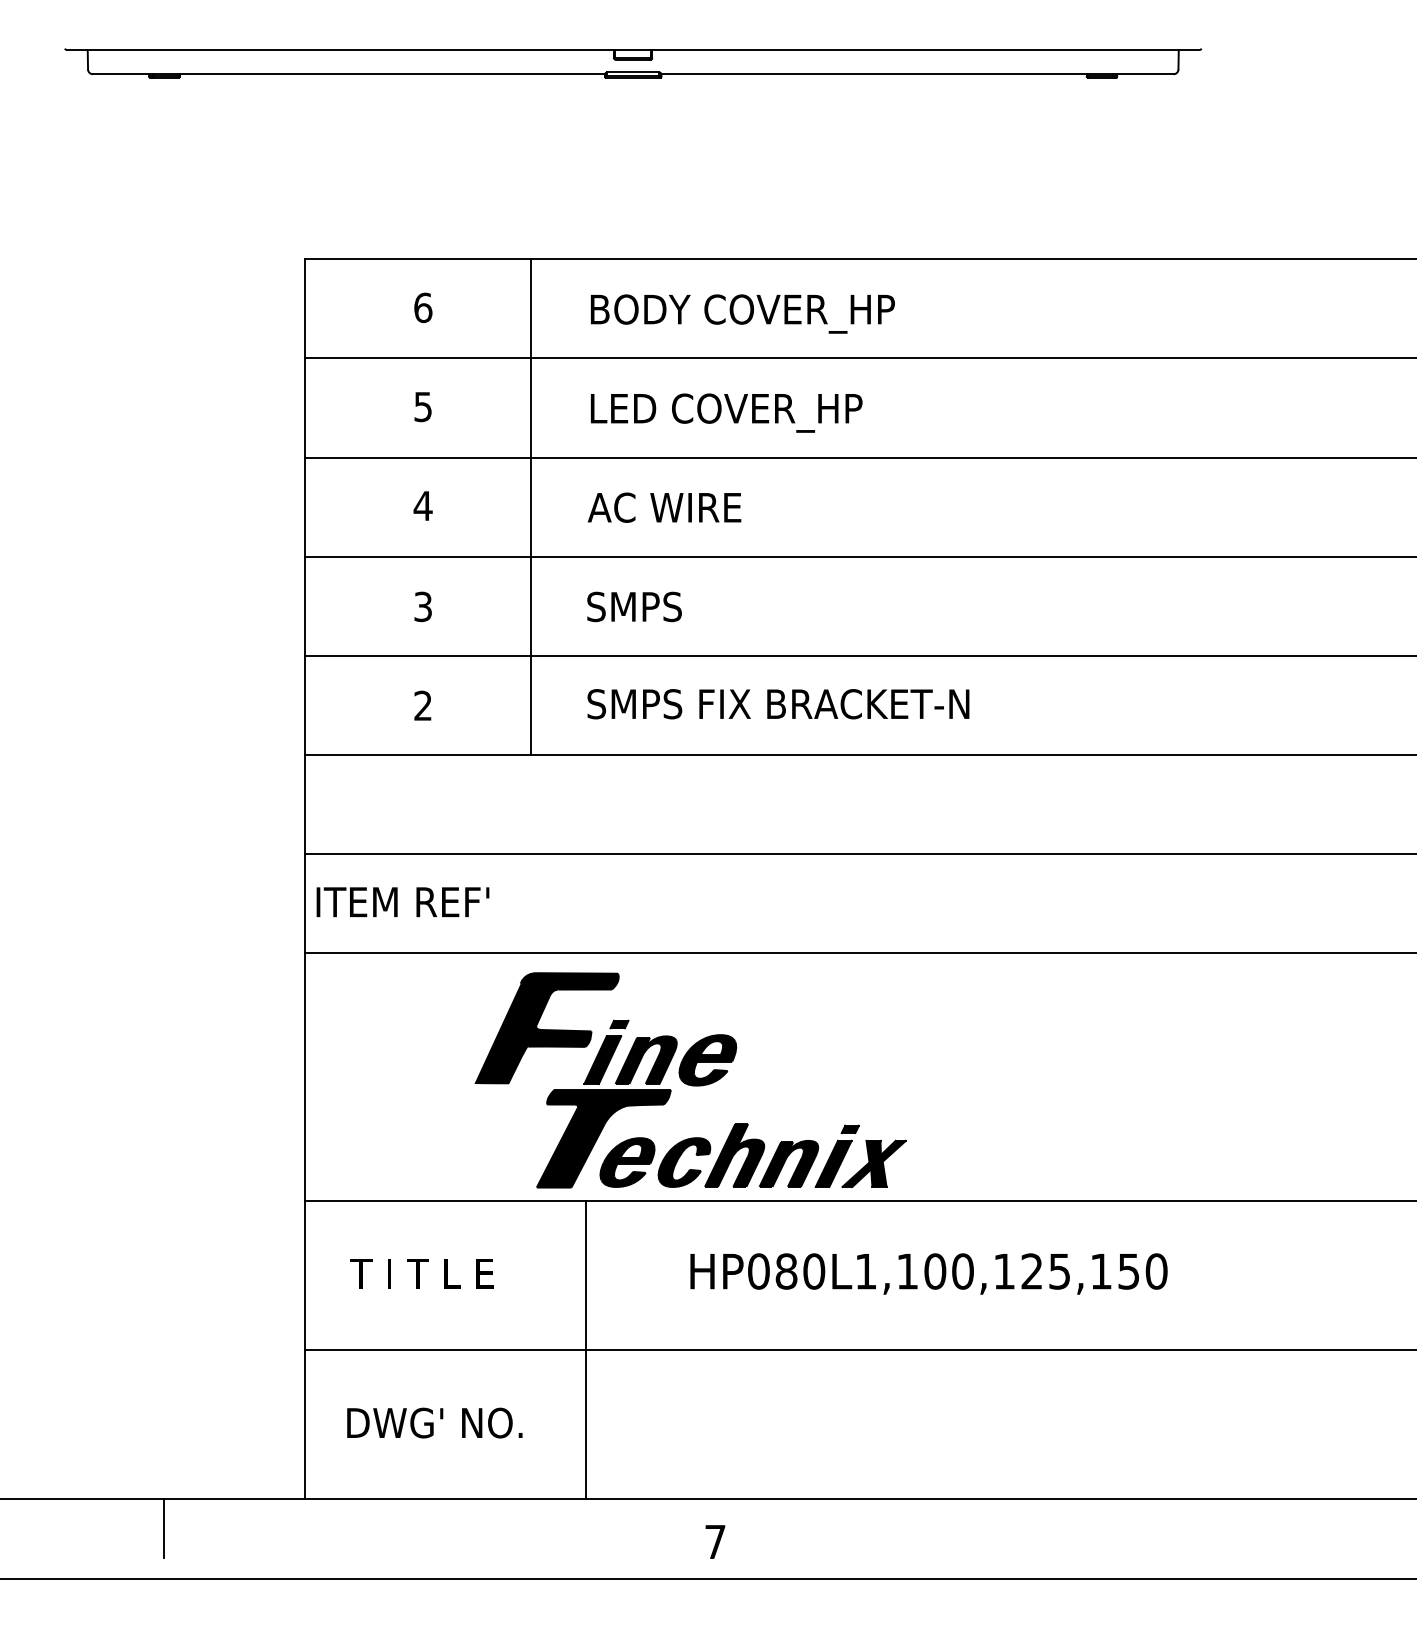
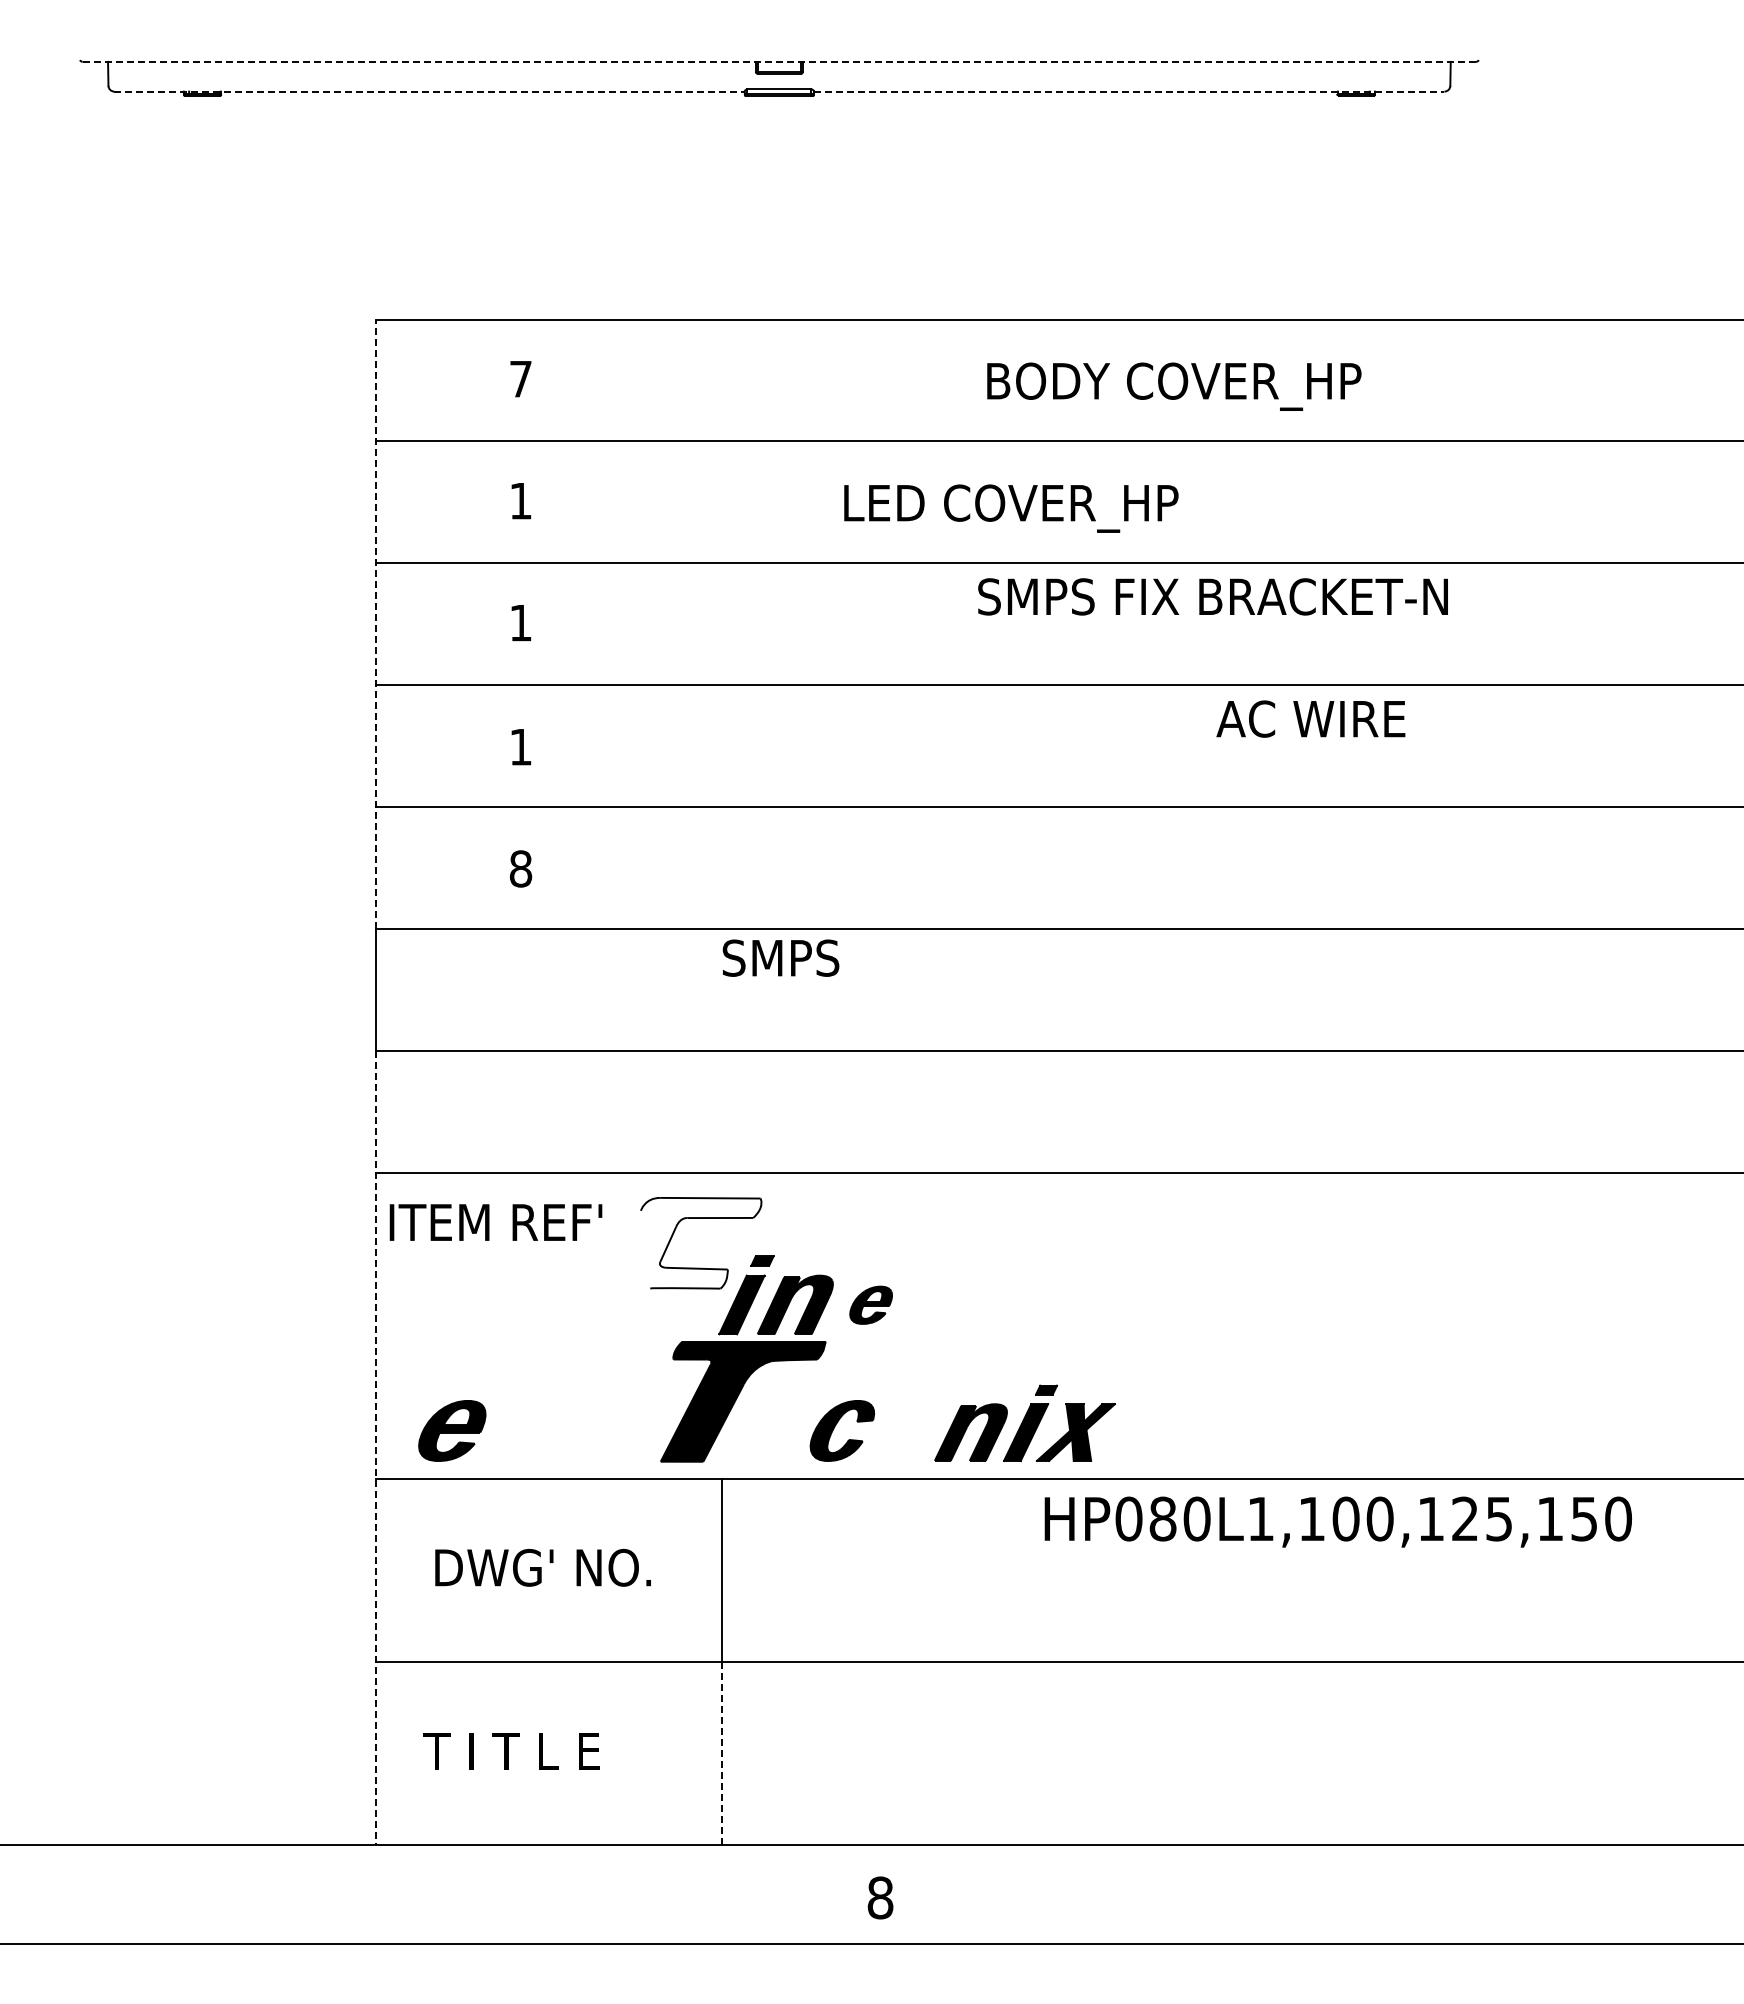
line: (633, 49) -> (779, 61), solid -> dashed
line: (349, 74) -> (430, 91), solid -> dashed
line: (917, 74) -> (1129, 91), solid -> dashed
text: (423, 307) -> (521, 378), 6 -> 7
text: (743, 313) -> (1174, 386), moved
text: (422, 407) -> (520, 501), 5 -> 1
text: (726, 412) -> (1011, 508), moved
text: (422, 506) -> (520, 623), 4 -> 1
line: (305, 507) -> (375, 624), solid -> dashed
line: (530, 507) -> (653, 624), removed
text: (664, 507) -> (1310, 718), moved
text: (422, 606) -> (520, 746), 3 -> 1
text: (634, 606) -> (780, 957), moved
text: (777, 703) -> (1212, 596), moved
text: (422, 705) -> (520, 868), 2 -> 8
text: (402, 902) -> (495, 1222), moved
fill: (546, 1028) -> (672, 1265), removed
part: (707, 1060) -> (870, 1305), size x0.6
part: (734, 1155) -> (904, 1422), removed
part: (627, 1162) -> (452, 1430), moved
line: (305, 1176) -> (375, 1448), solid -> dashed
text: (439, 1273) -> (540, 1567), T I T L E -> DWG' NO.
text: (928, 1273) -> (1337, 1521), moved
text: (433, 1423) -> (533, 1751), DWG' NO. -> T I T L E
line: (586, 1424) -> (721, 1753), solid -> dashed
line: (164, 1527) -> (202, 1880), removed
text: (715, 1541) -> (880, 1897), 7 -> 8

